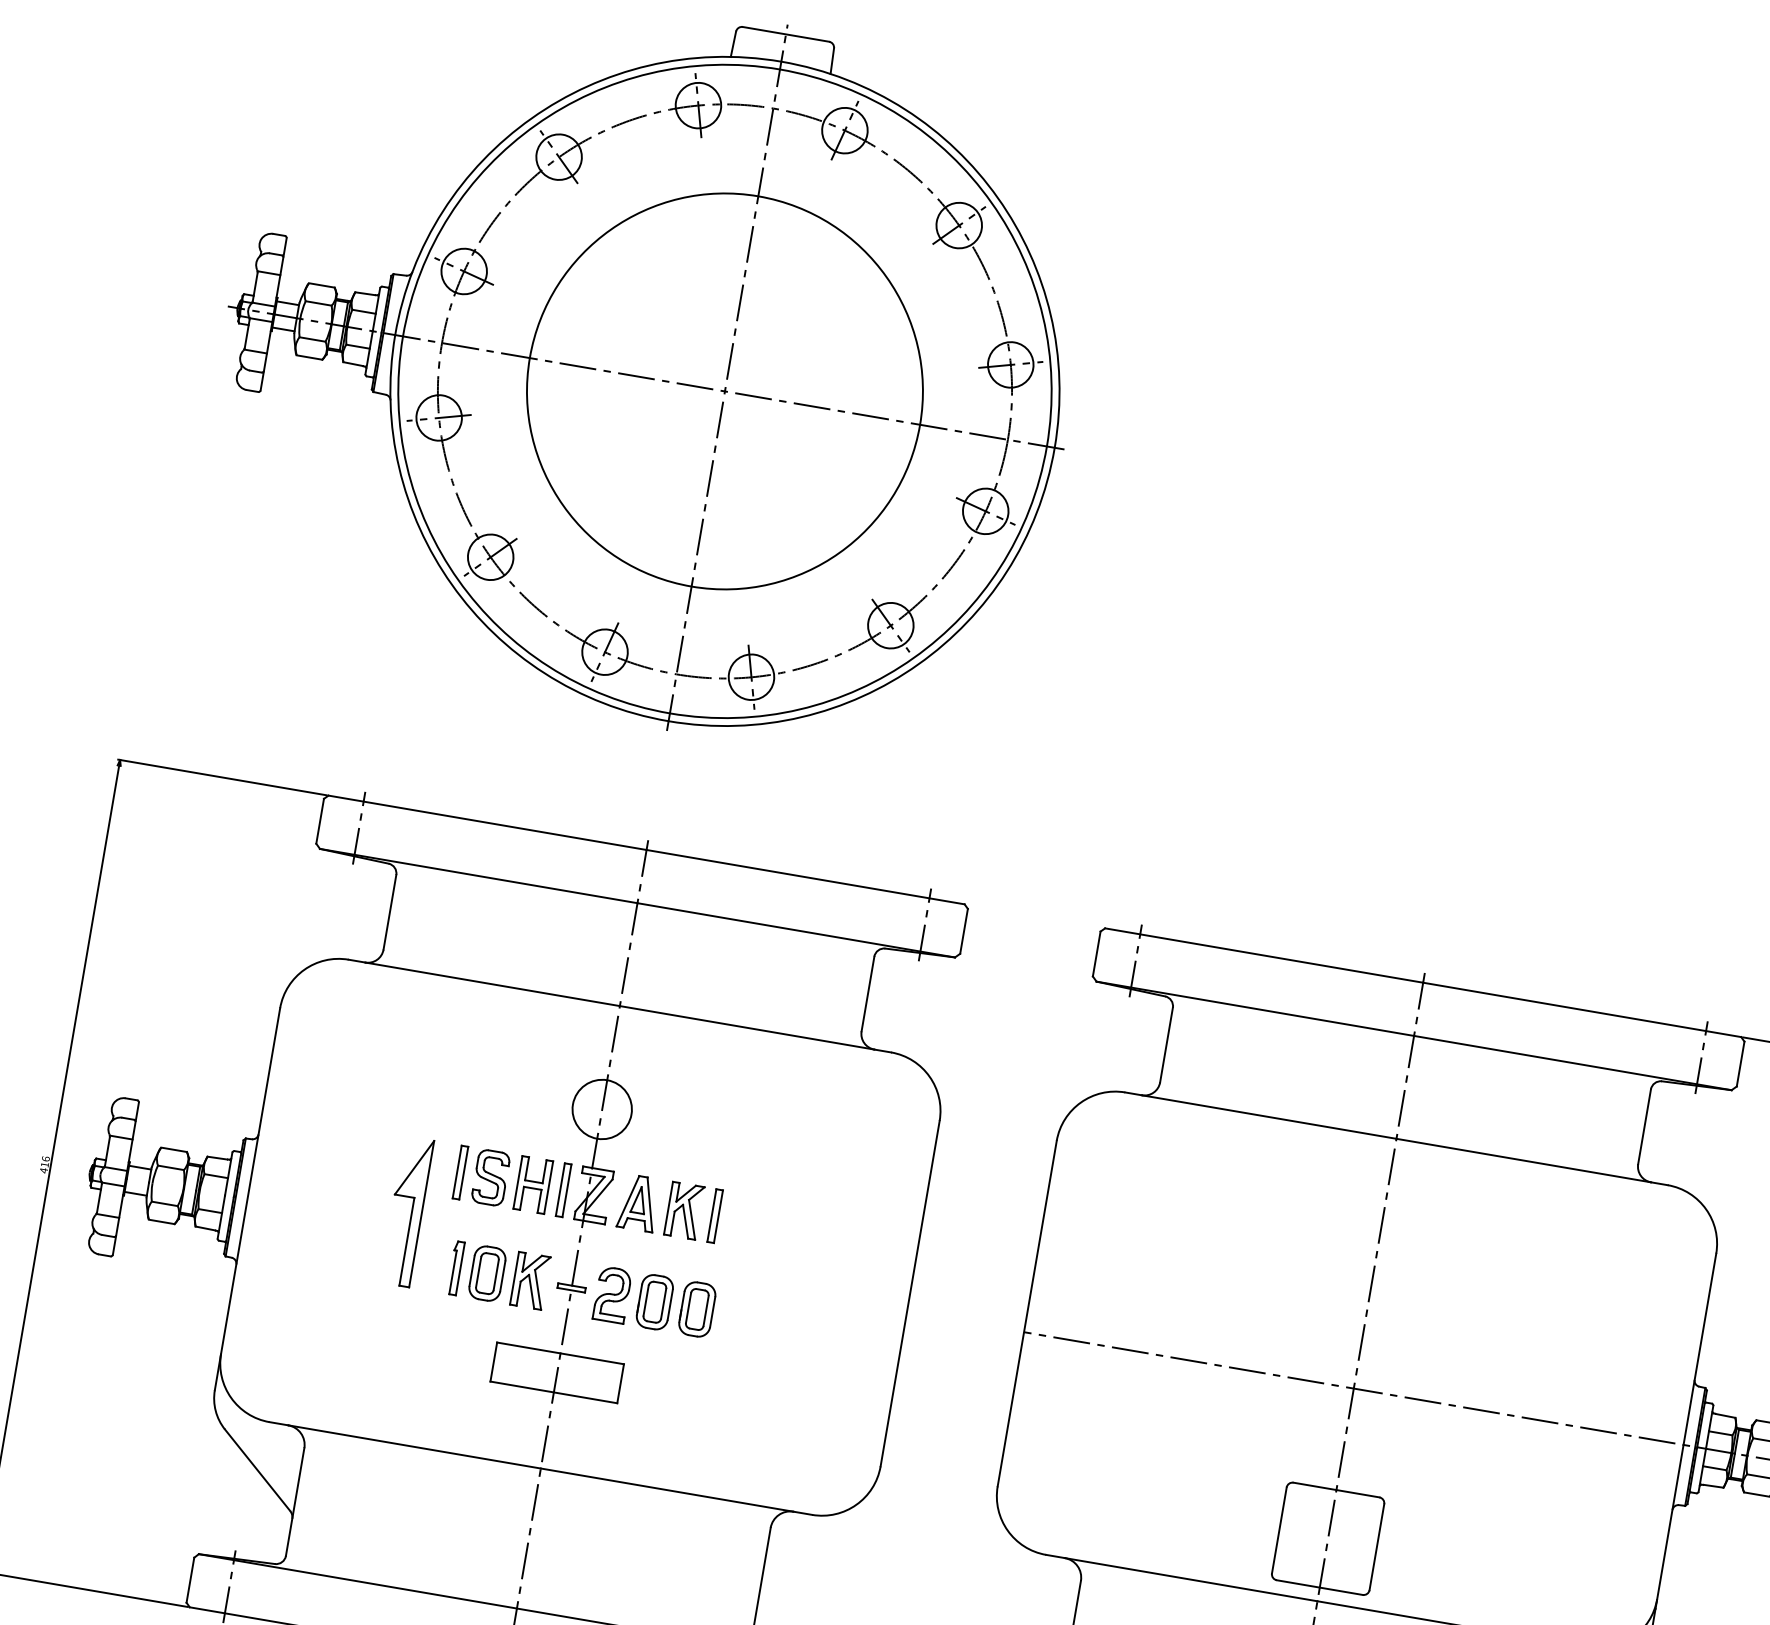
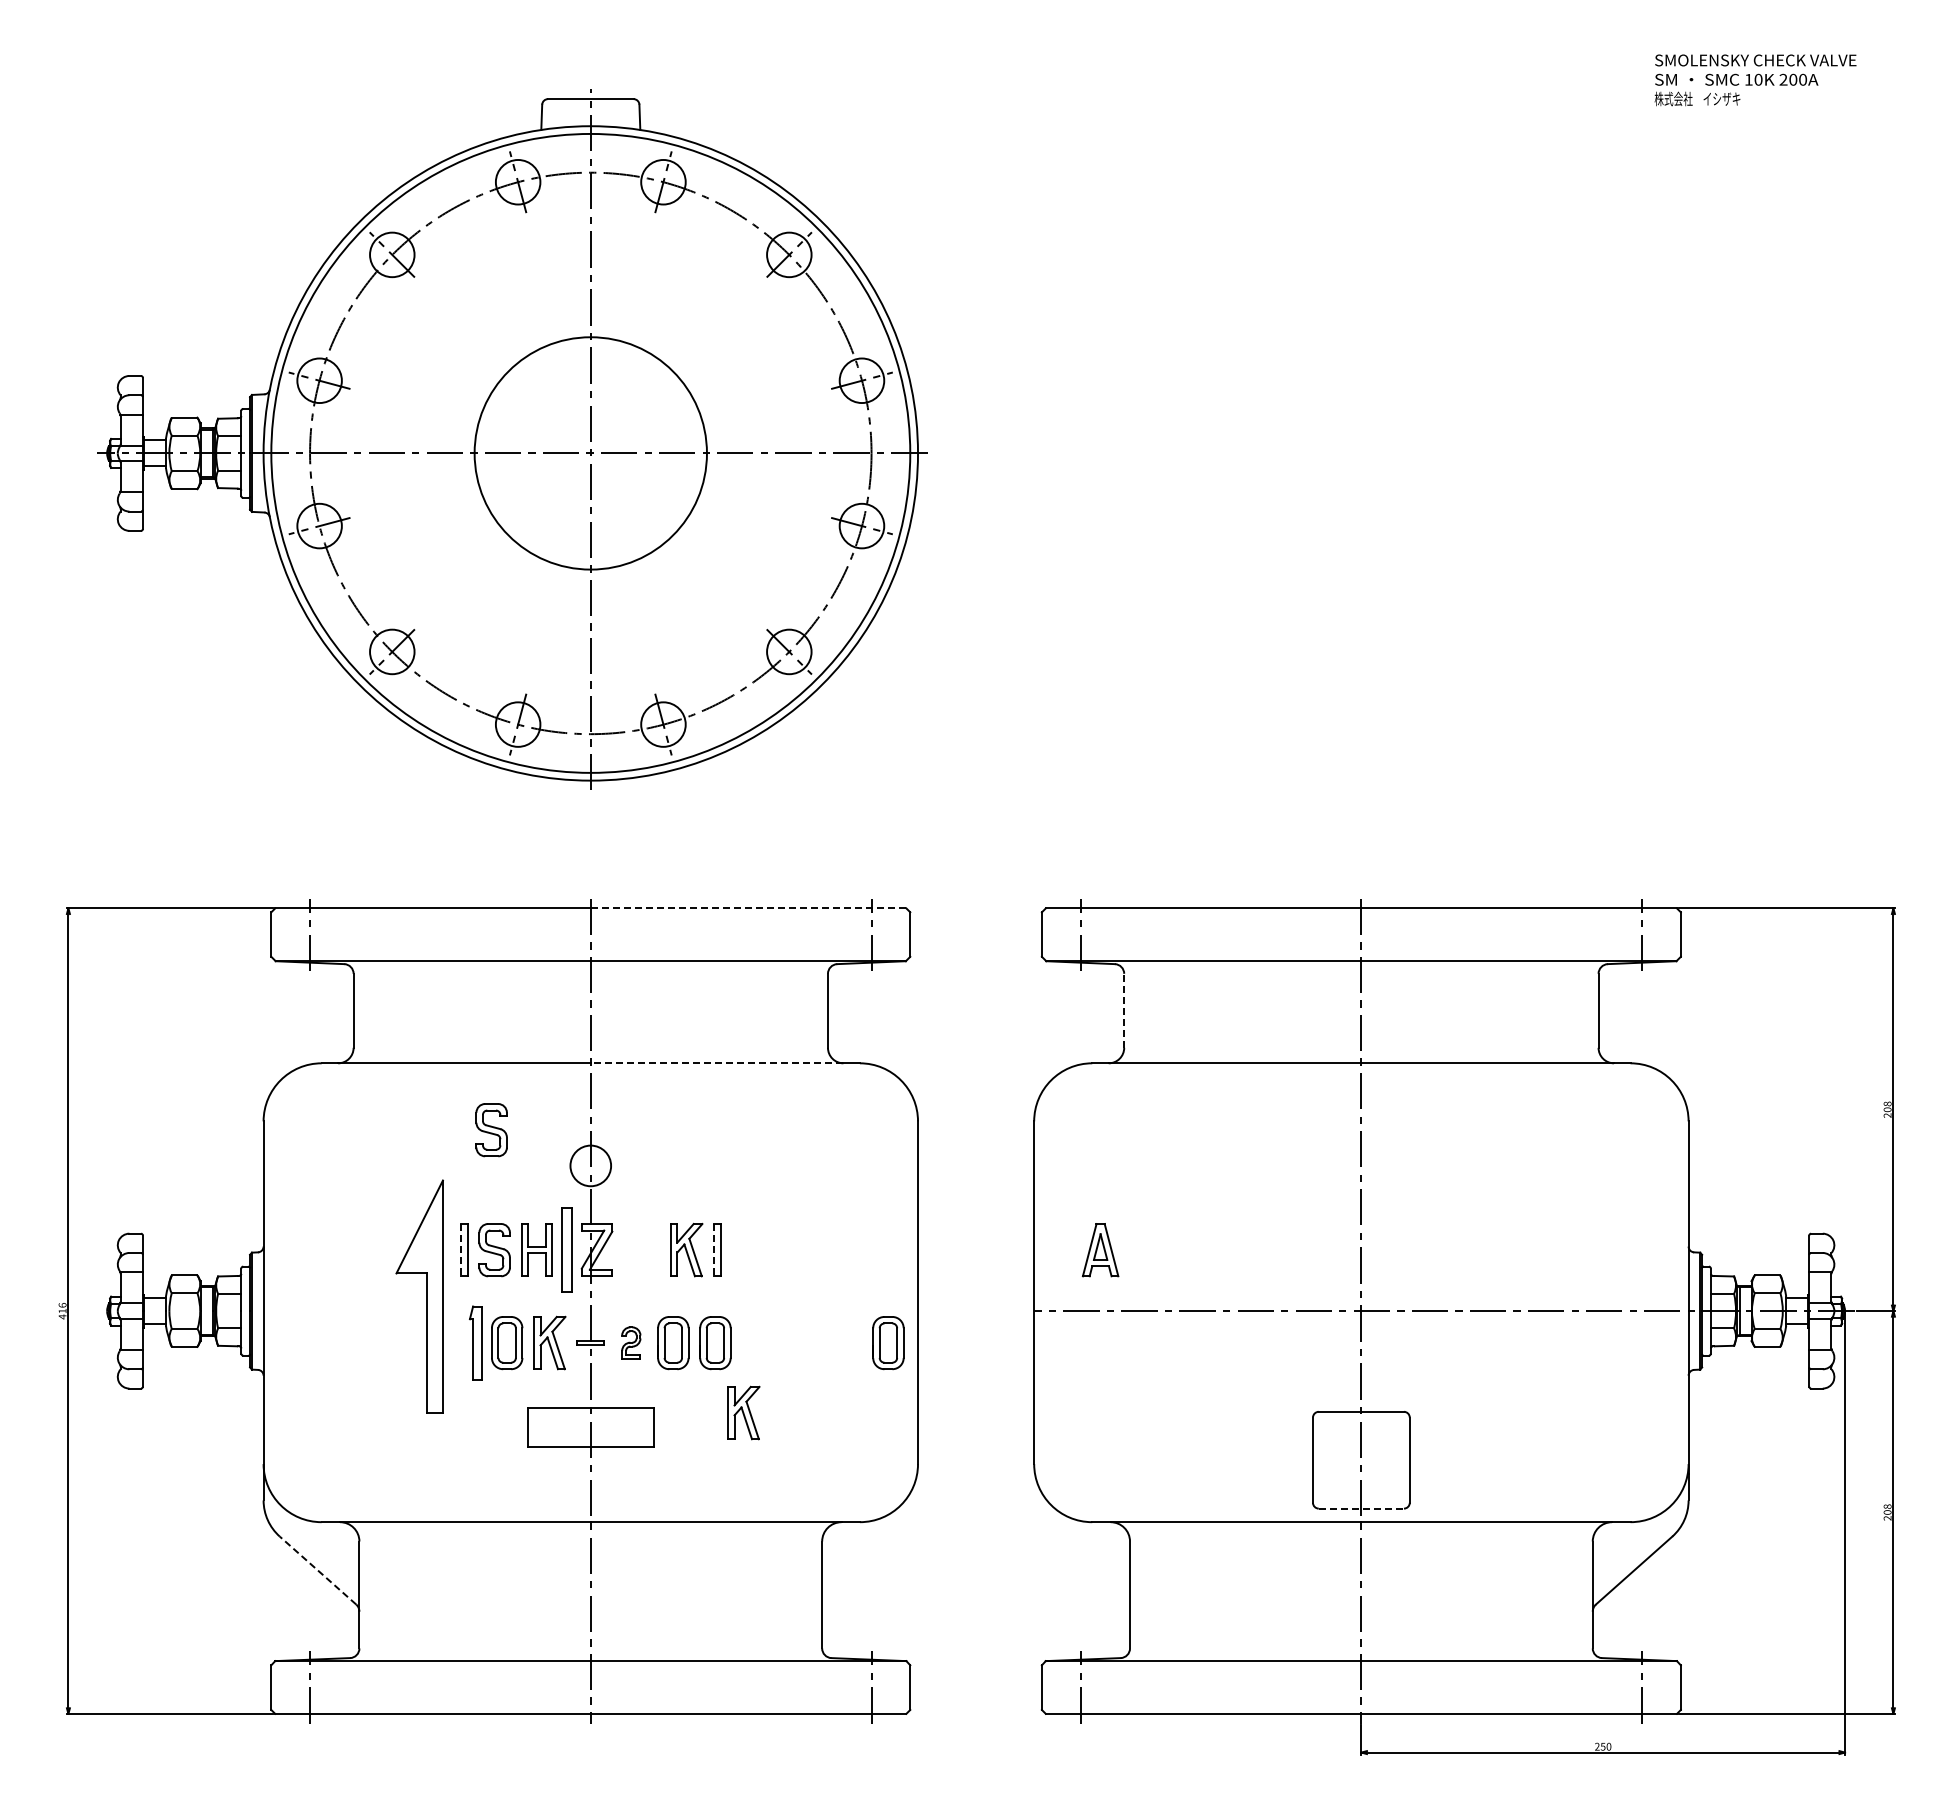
circle: (724, 391) -> (590, 453), size x0.6
line: (805, 877) -> (748, 908), solid -> dashed
line: (746, 1027) -> (716, 1063), solid -> dashed
line: (1166, 1044) -> (1124, 1010), solid -> dashed
part: (508, 1056) -> (491, 1130), added
circle: (602, 1109) -> (590, 1165), size x0.7
line: (457, 1172) -> (461, 1250), solid -> dashed
part: (563, 1189) -> (566, 1249), size x1.6
part: (638, 1203) -> (1100, 1250), moved
part: (406, 1211) -> (418, 1296), size x1.6
line: (711, 1215) -> (713, 1250), solid -> dashed
part: (455, 1267) -> (475, 1342), size x1.4
part: (612, 1294) -> (631, 1342), size x0.6
part: (871, 1339) -> (888, 1343), added
part: (713, 1384) -> (743, 1412), added
line: (257, 1470) -> (317, 1570), solid -> dashed
line: (1319, 1587) -> (1361, 1508), solid -> dashed

